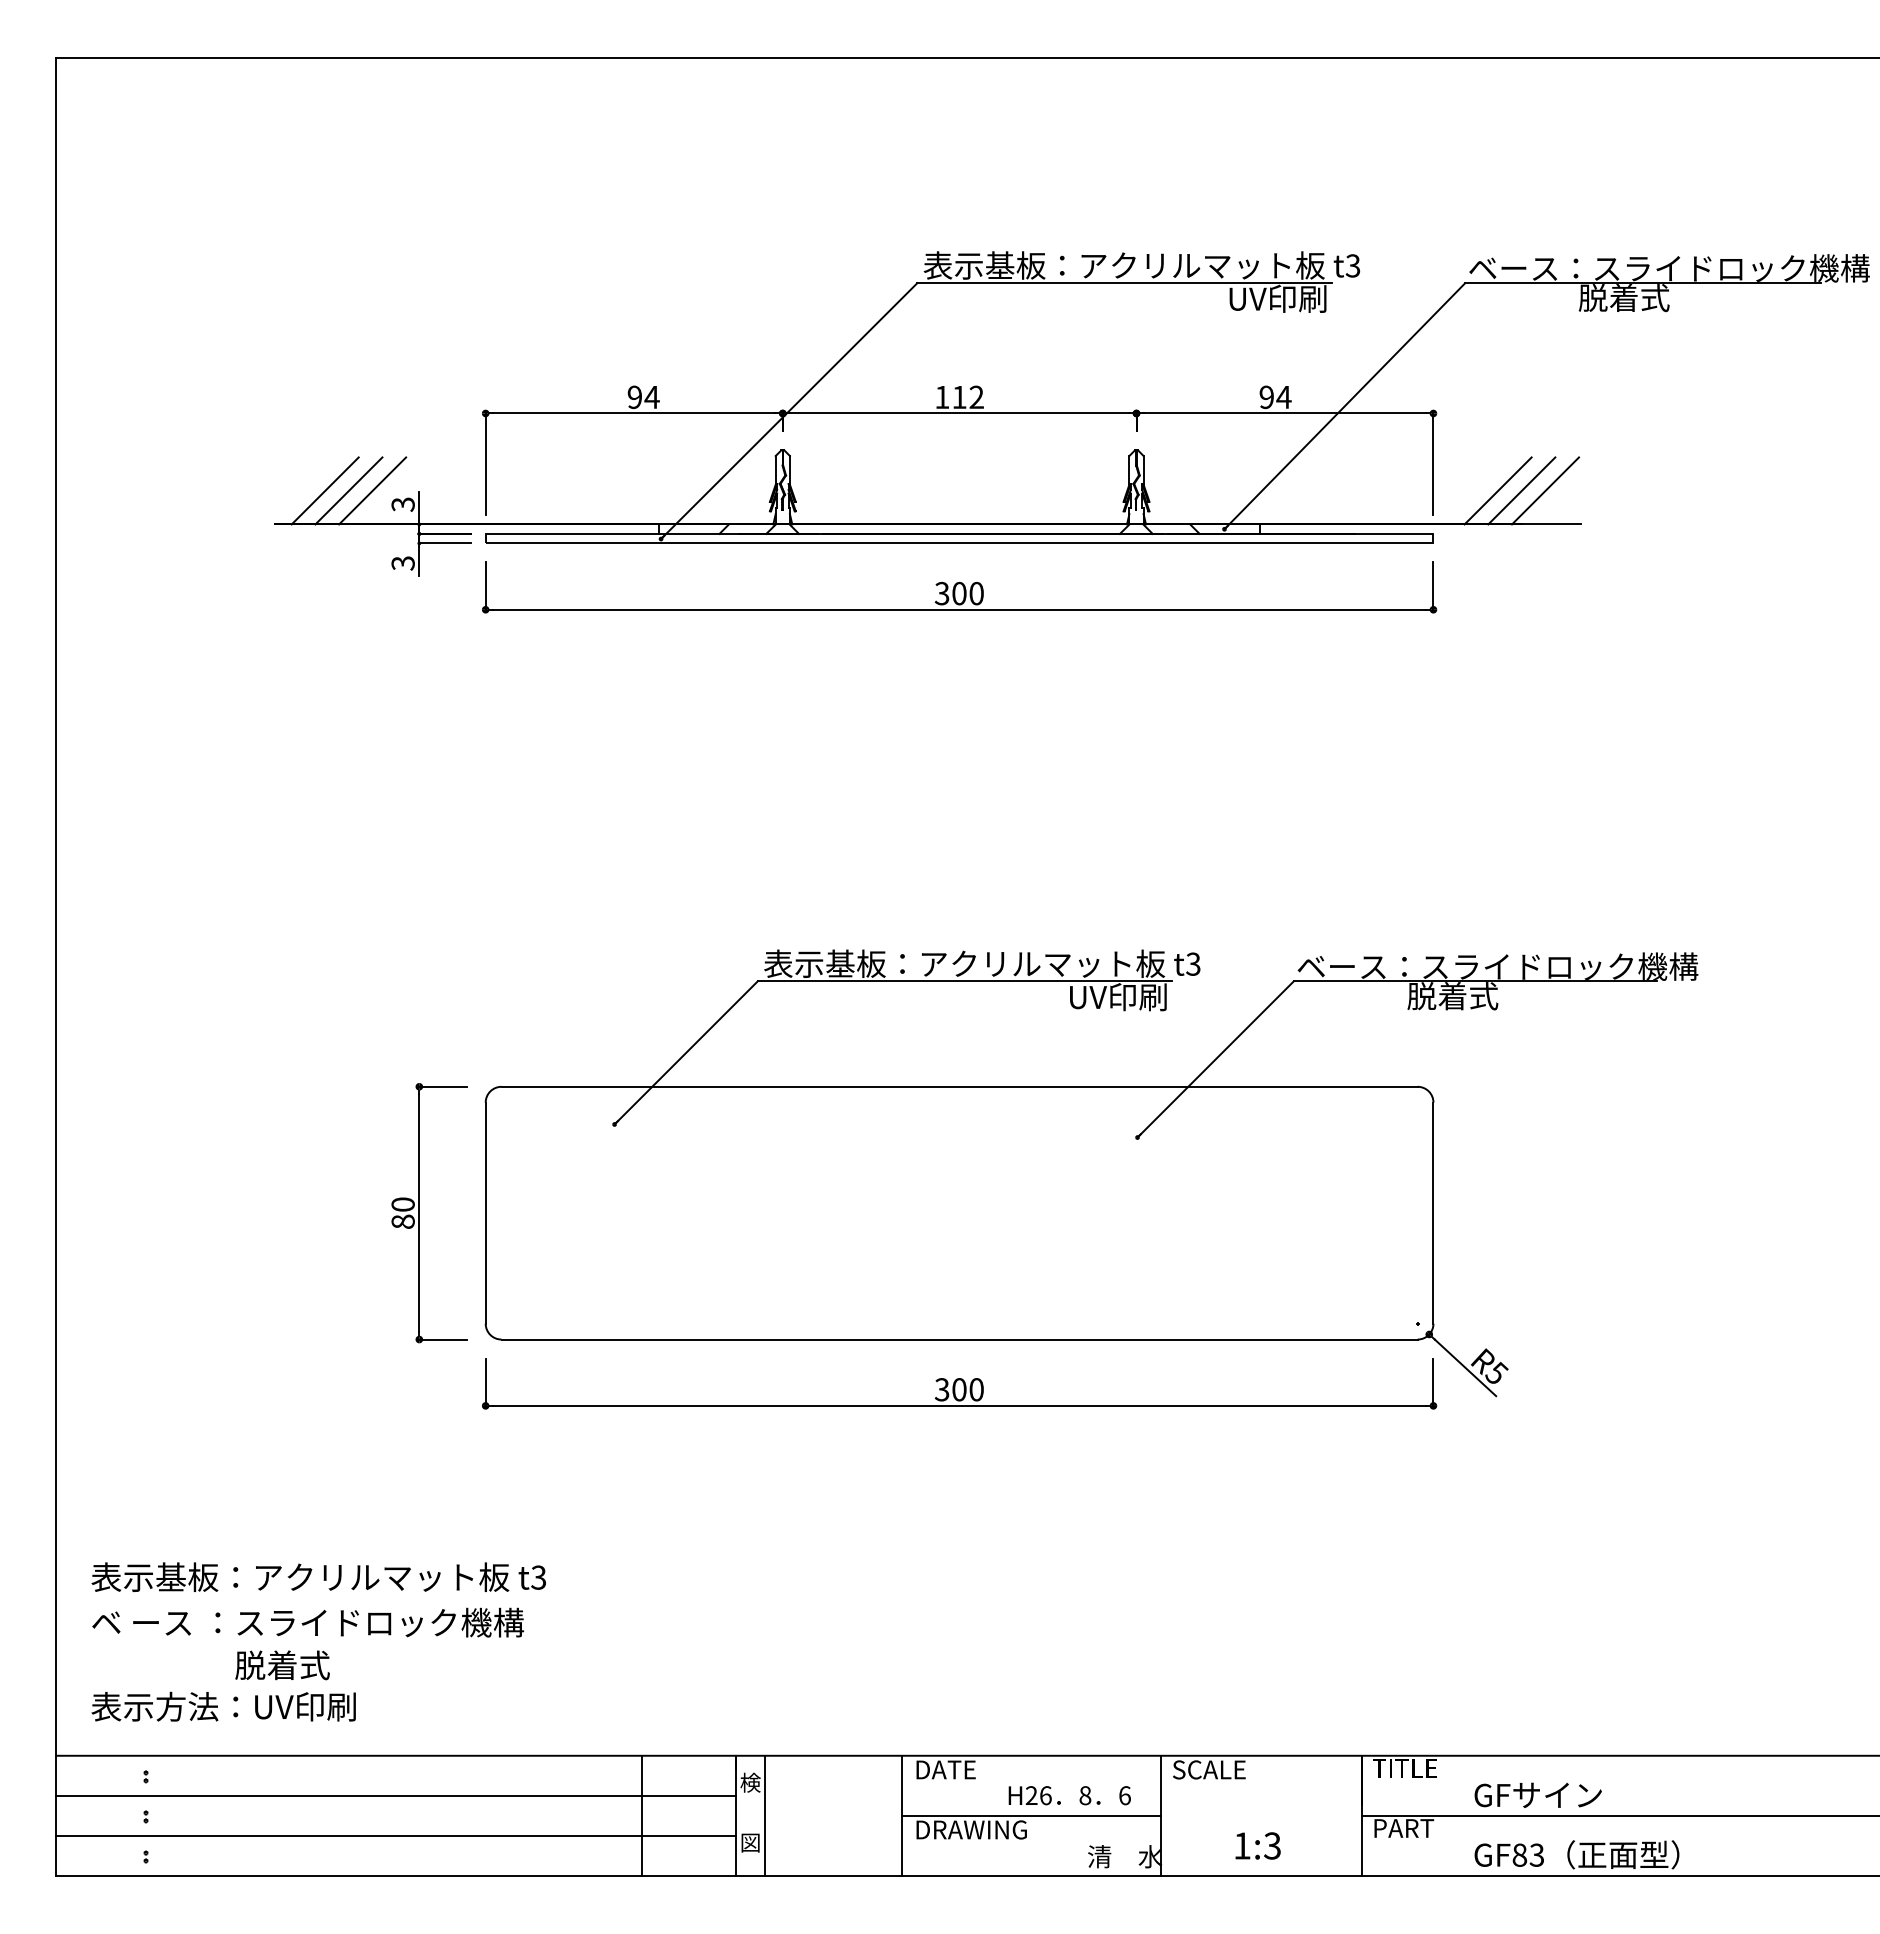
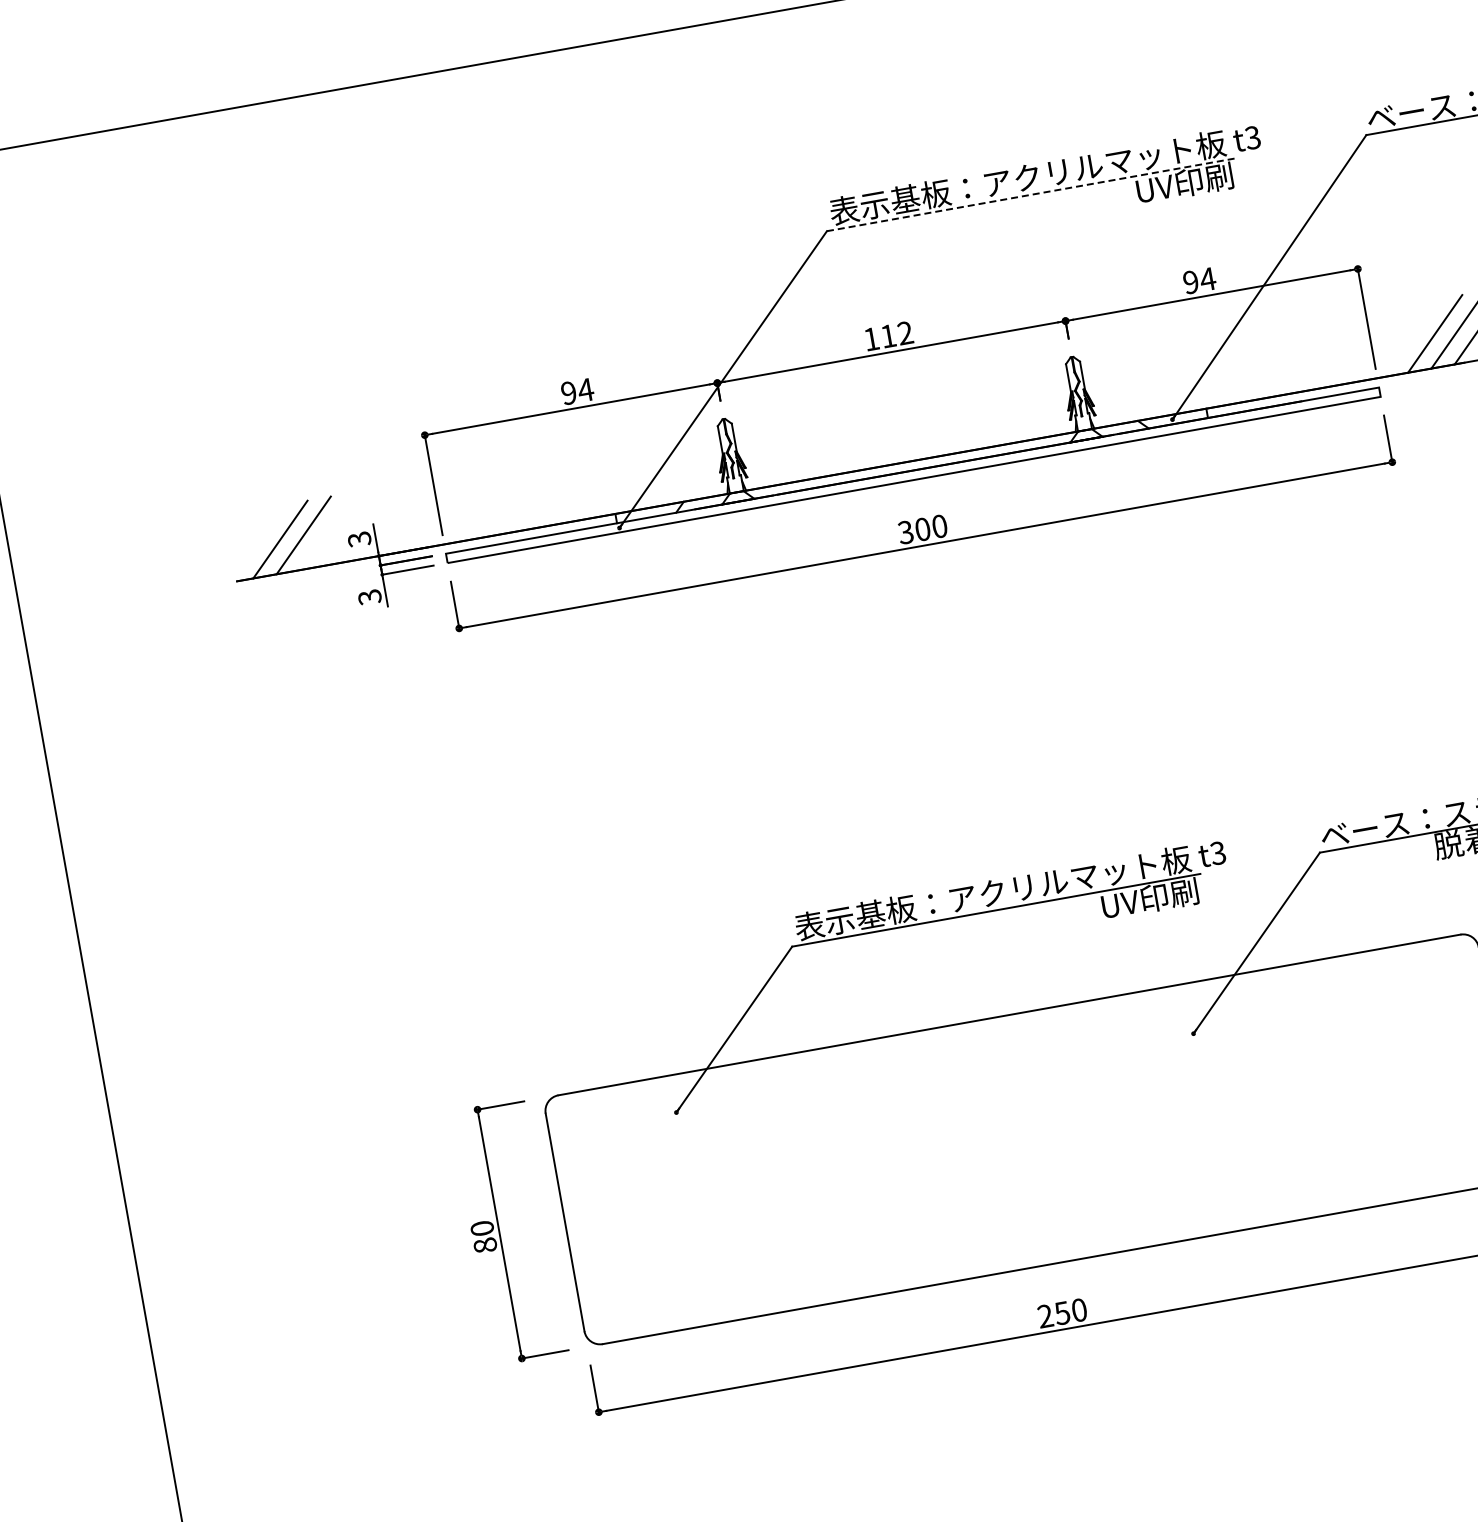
line: (1125, 283) -> (1031, 195), solid -> dashed
line: (372, 490) -> (326, 530), removed
text: (950, 1389) -> (1053, 1314), 300 -> 250

